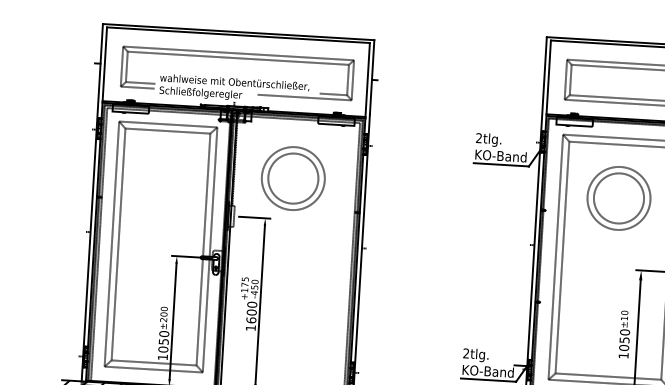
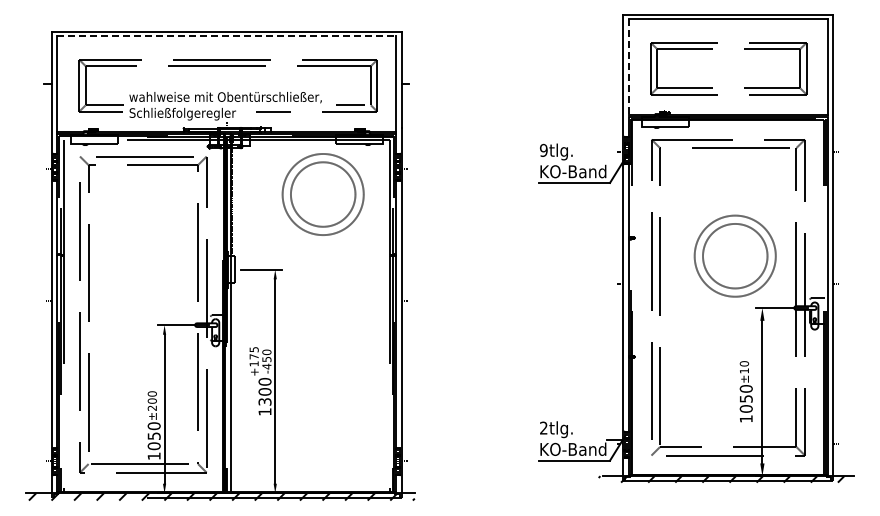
line: (238, 35) -> (226, 36), solid -> dashed
line: (548, 77) -> (628, 67), solid -> dashed
text: (478, 138) -> (543, 150), 2tlg. -> 9tlg.
part: (292, 178) -> (322, 194), moved
part: (618, 197) -> (734, 255), moved
text: (250, 319) -> (264, 401), 1600 -> 1300

